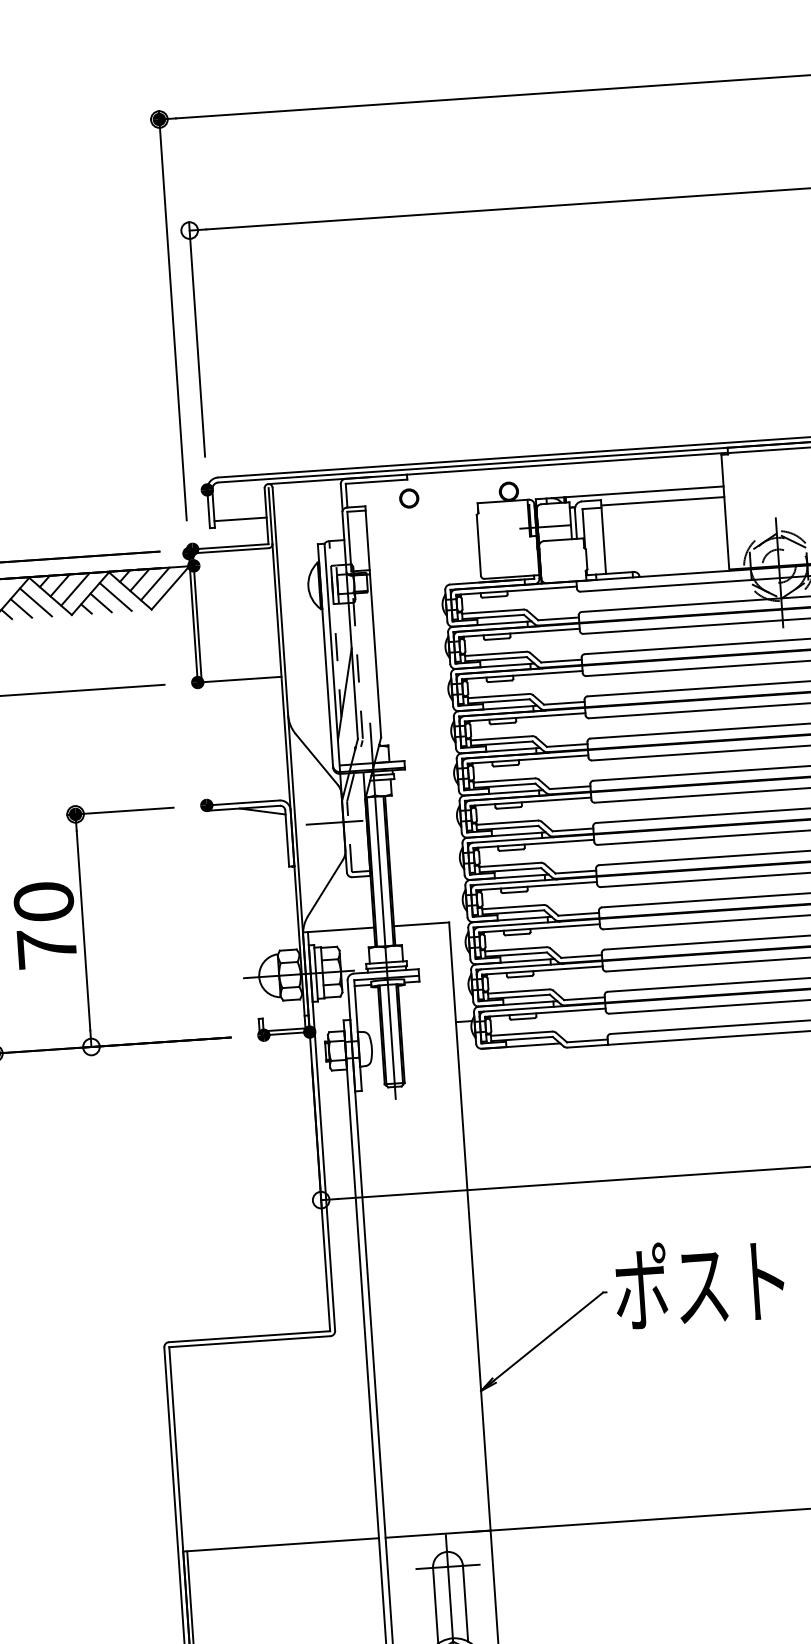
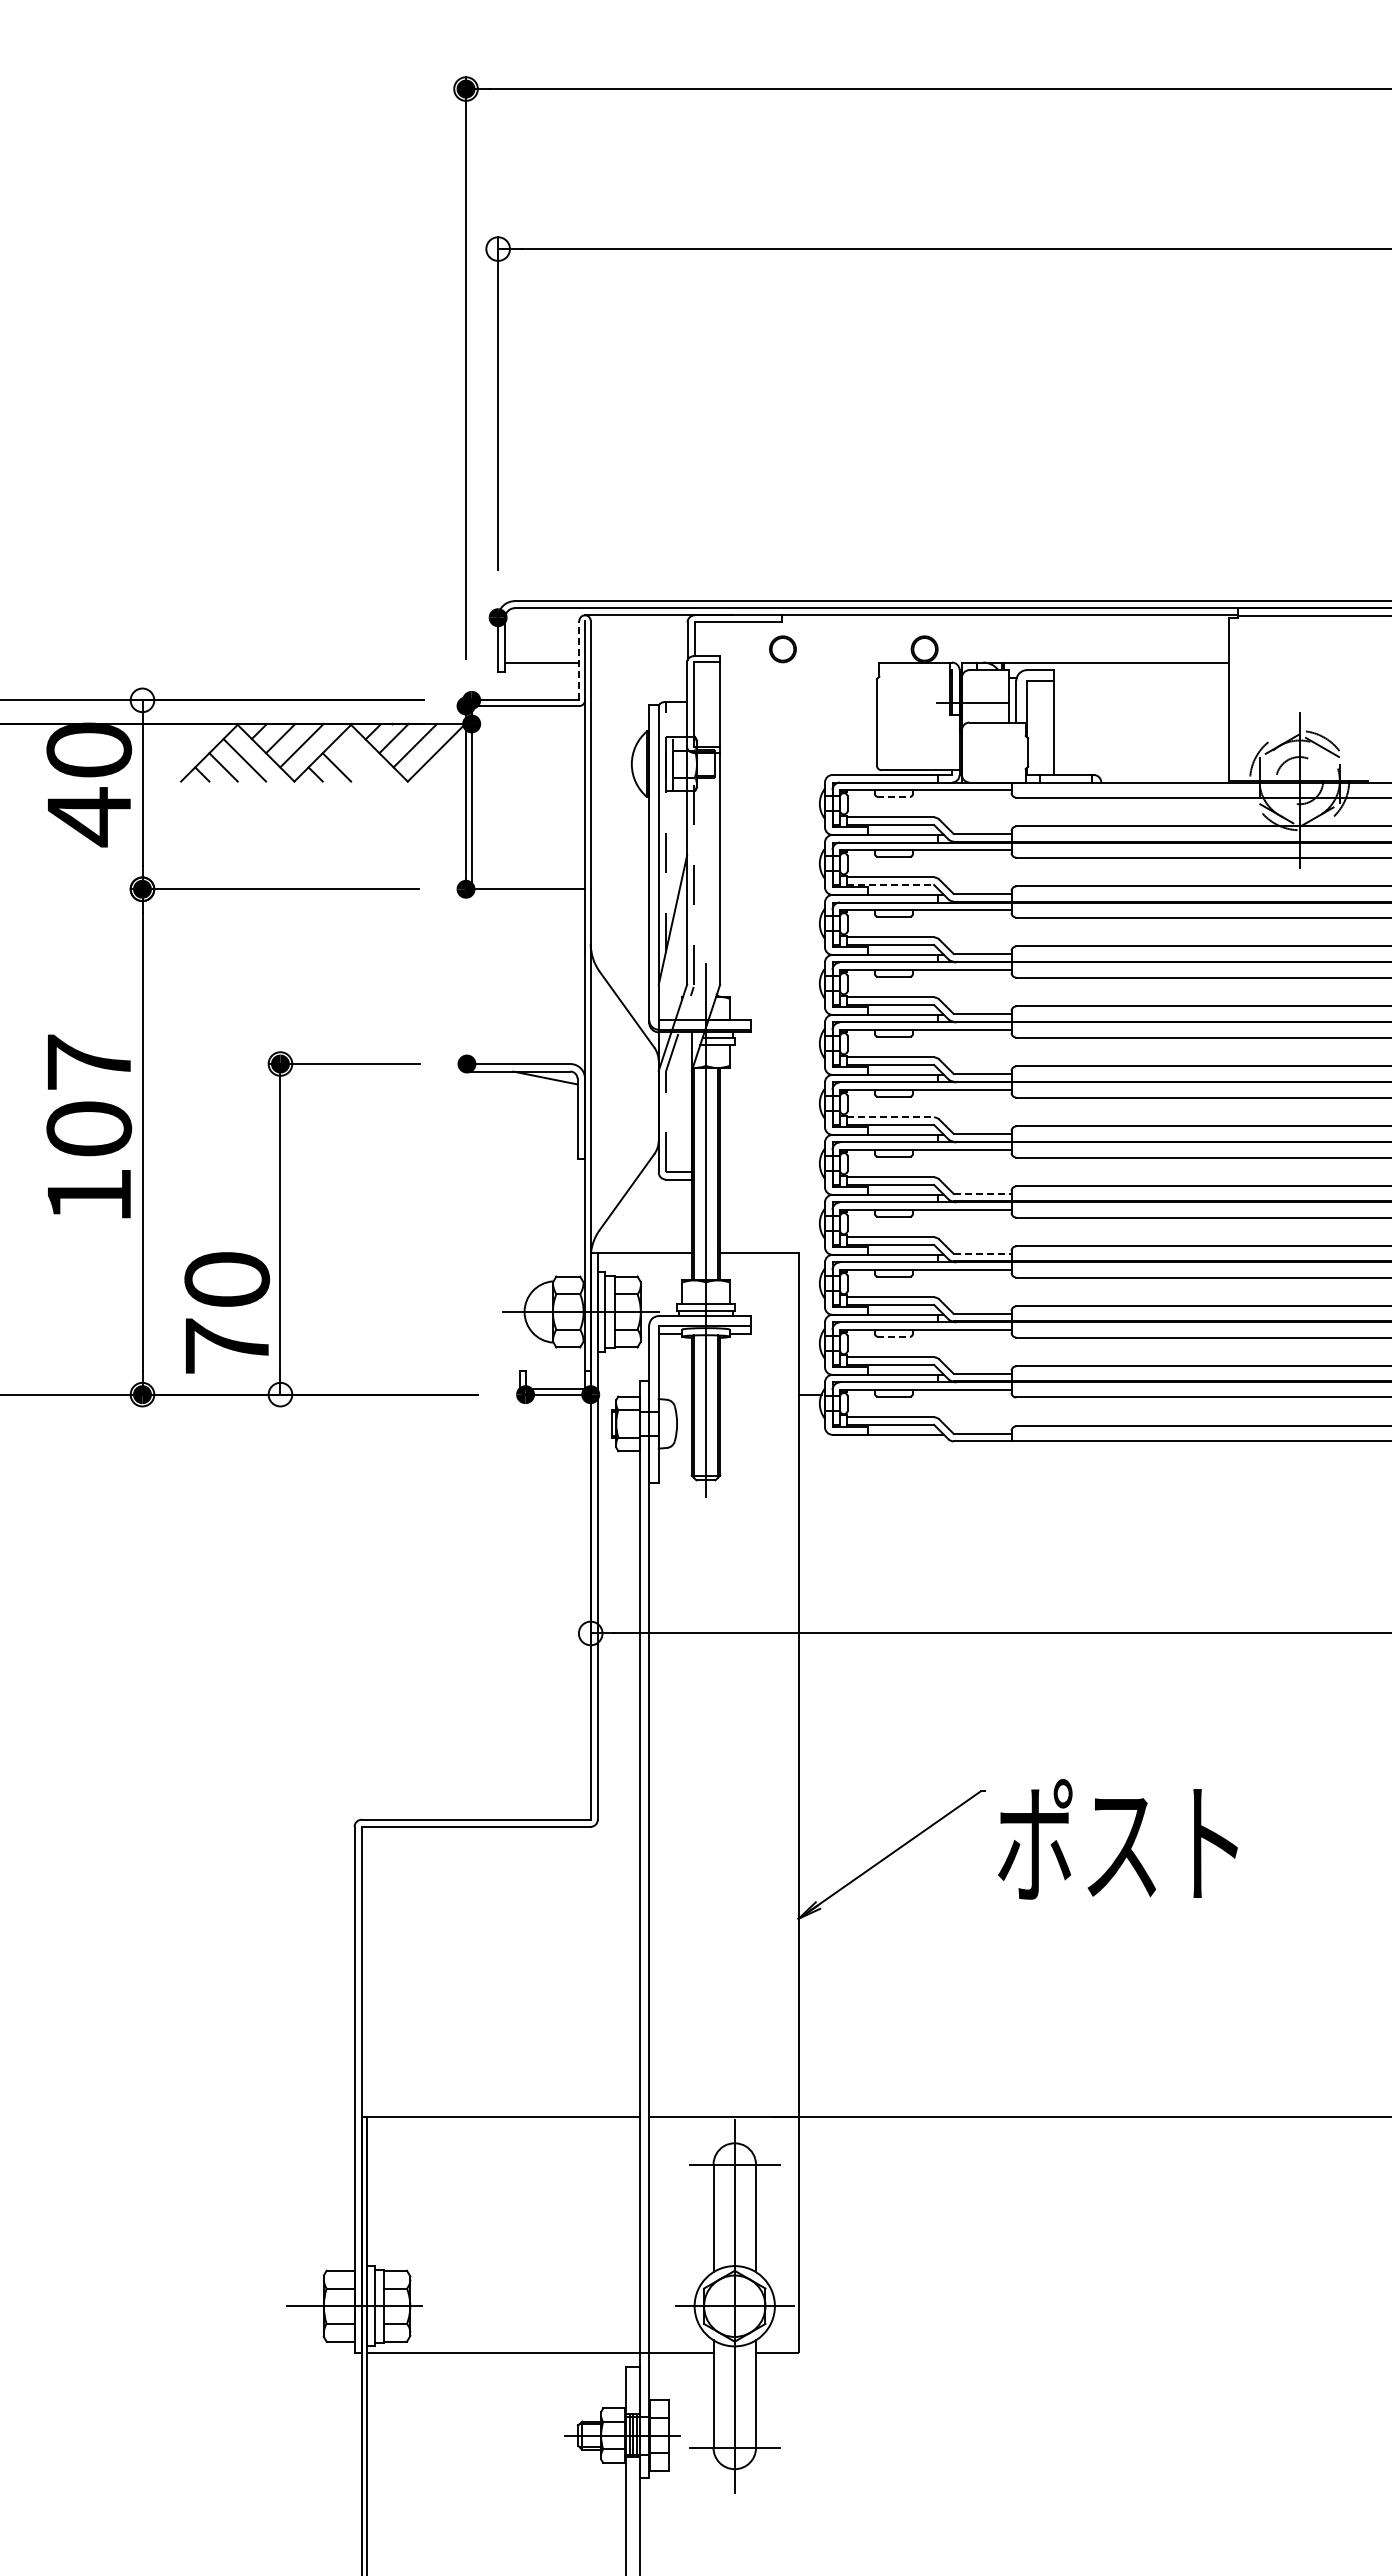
line: (662, 501) -> (1141, 677), removed
line: (266, 516) -> (579, 660), solid -> dashed
line: (494, 596) -> (893, 796), solid -> dashed
line: (115, 597) -> (357, 760), removed
line: (496, 659) -> (890, 885), solid -> dashed
line: (334, 822) -> (645, 1100), removed
line: (507, 822) -> (890, 1117), solid -> dashed
line: (575, 871) -> (982, 1193), solid -> dashed
line: (578, 914) -> (982, 1253), solid -> dashed
text: (44, 924) -> (226, 1312), moved
line: (519, 976) -> (893, 1336), solid -> dashed
text: (699, 1282) -> (1117, 1839), moved

